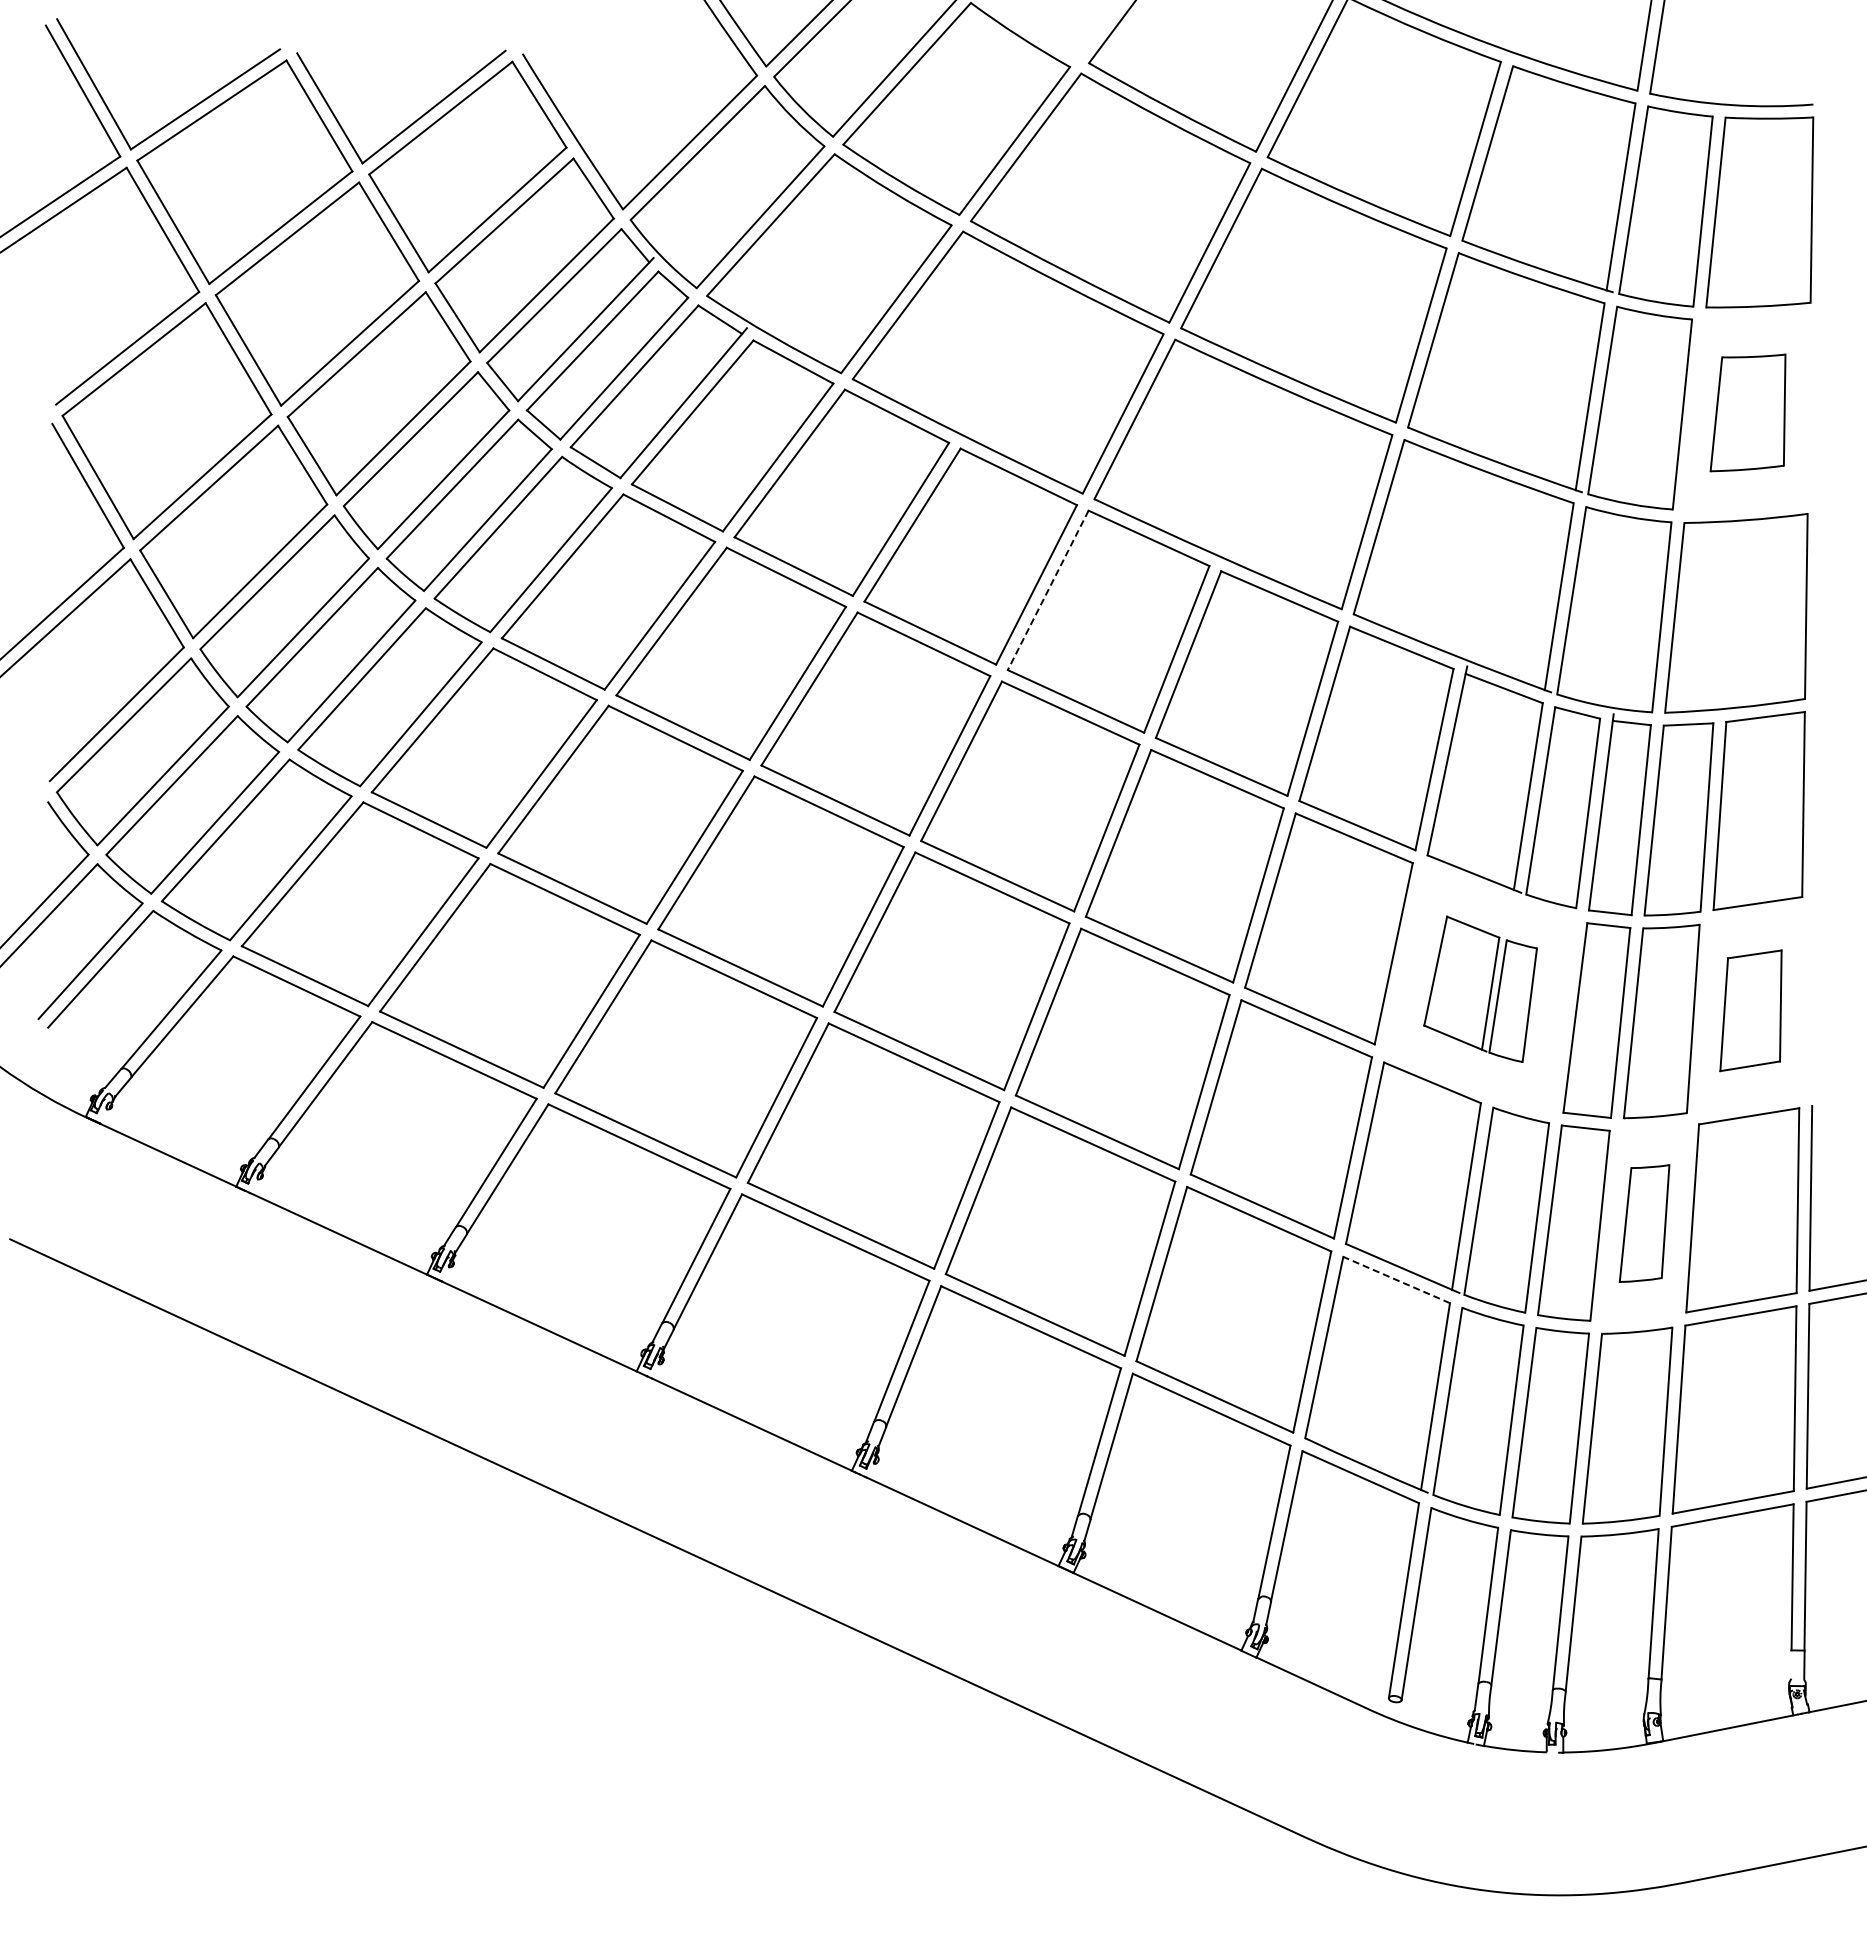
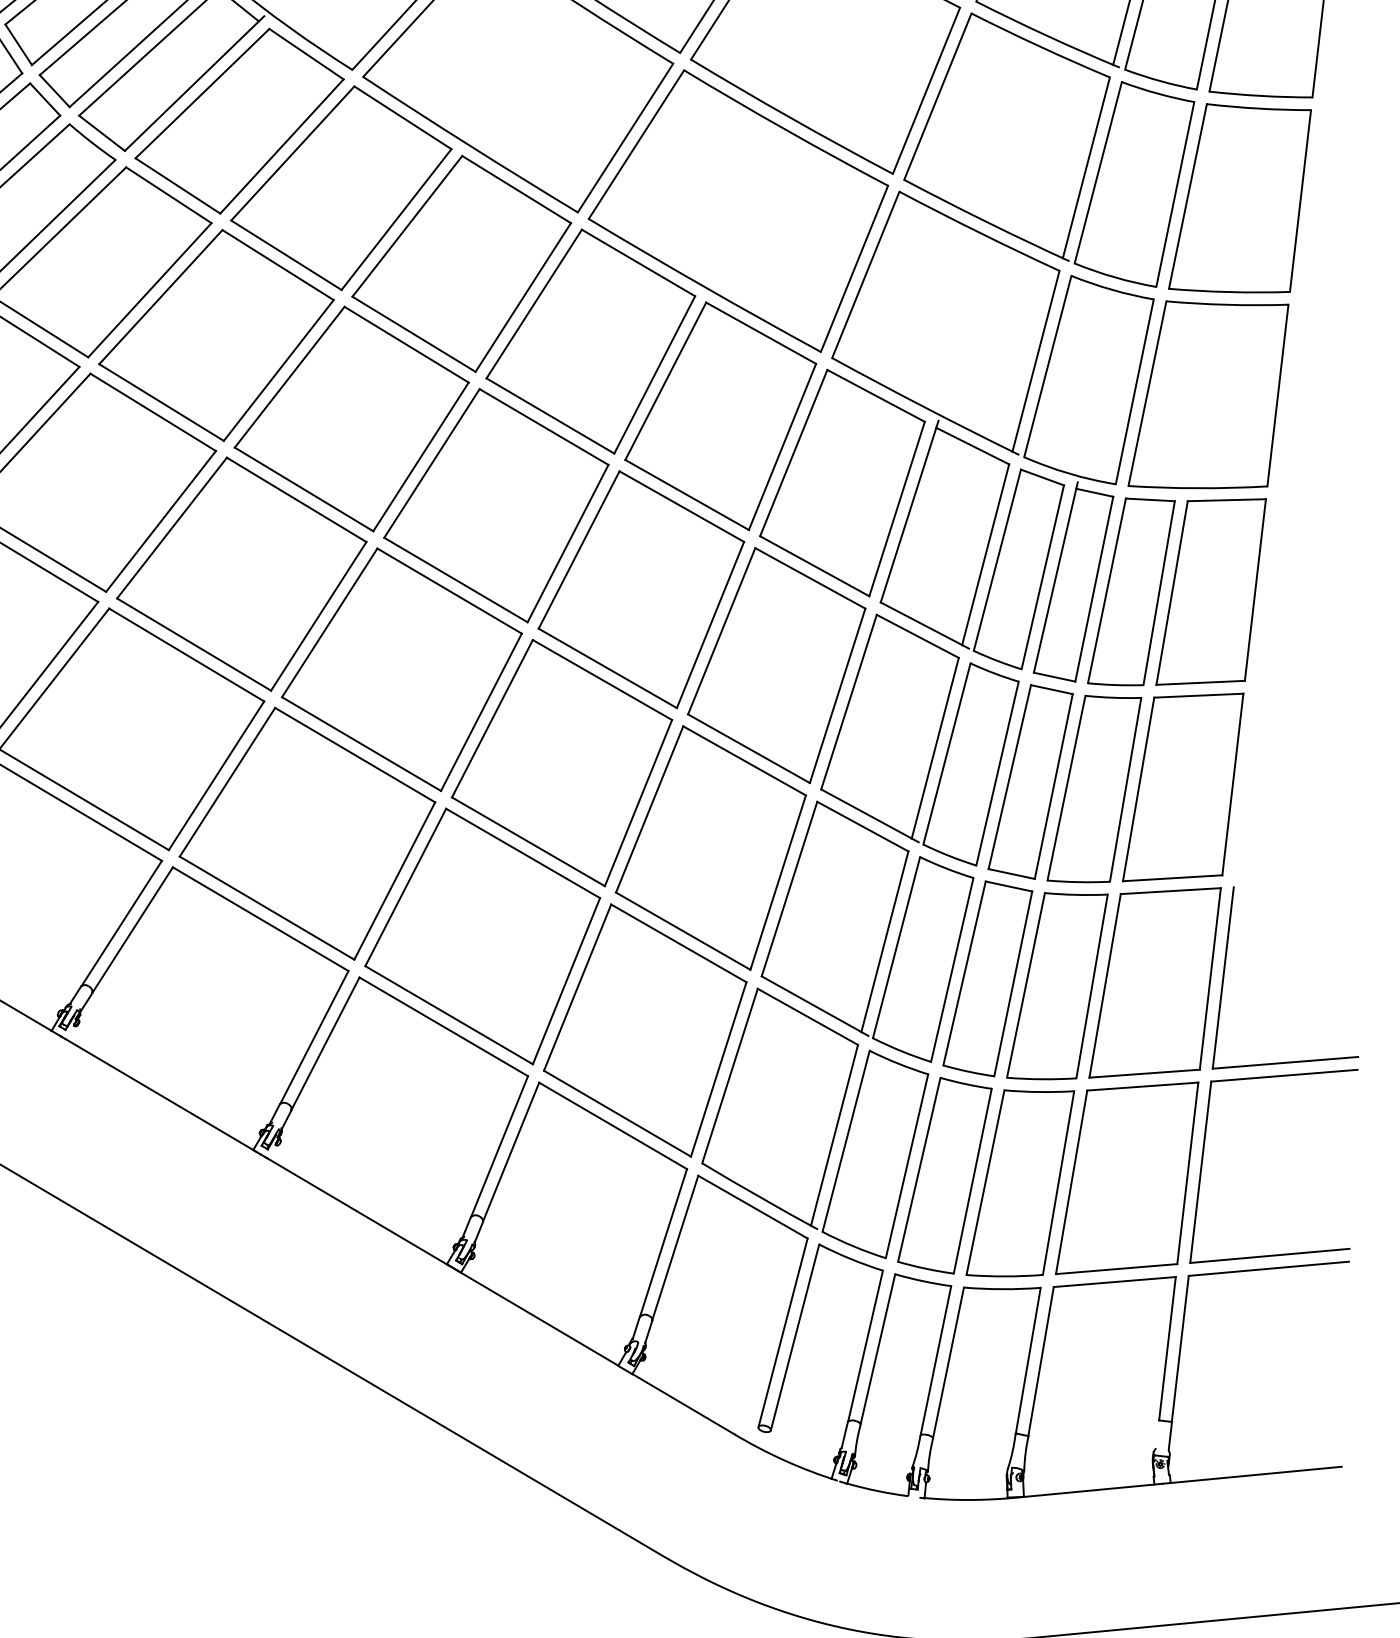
part: (1747, 412) -> (1239, 199), size x1.67
line: (1048, 590) -> (534, 304), dashed -> solid
part: (1480, 989) -> (919, 739), size x1.67
part: (1750, 1010) -> (1182, 787), size x1.67
part: (1644, 1223) -> (1057, 986), size x1.67
line: (1396, 1279) -> (807, 1016), dashed -> solid

